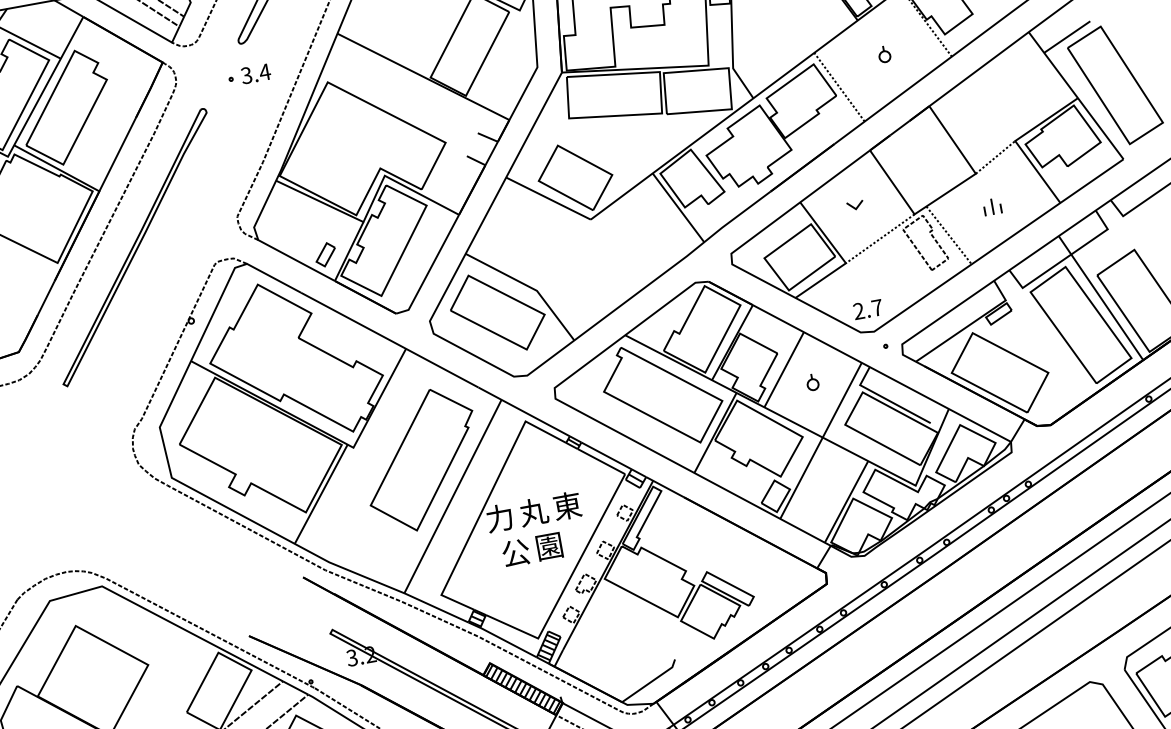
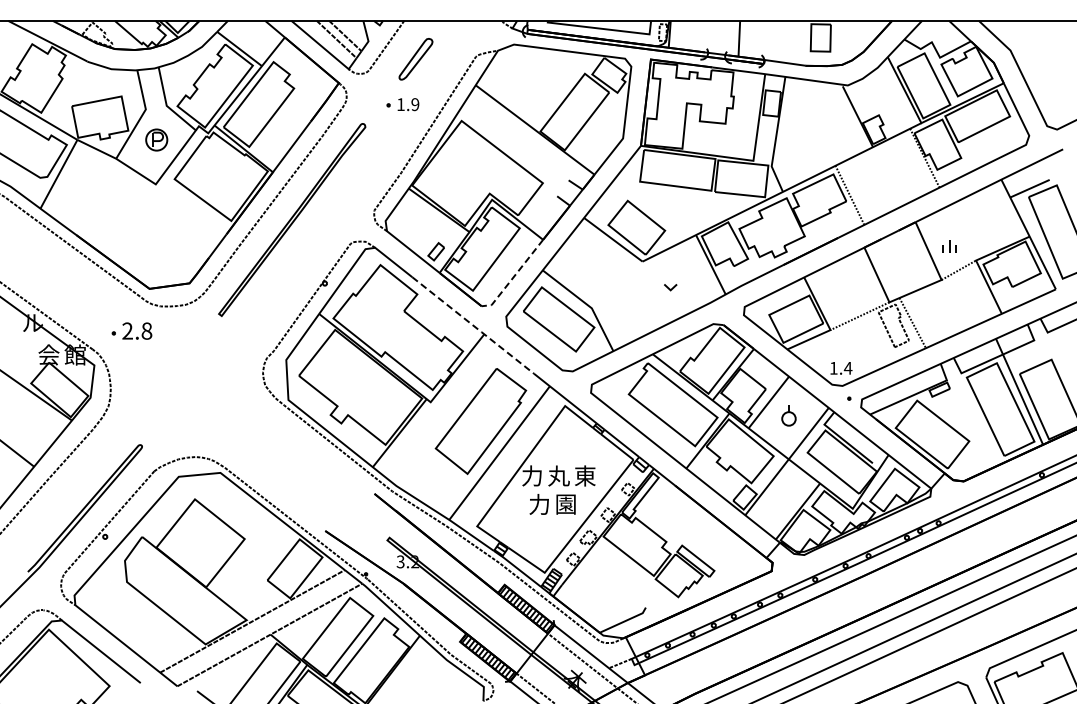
part: (884, 54) -> (888, 176), removed
text: (255, 73) -> (407, 104), 3.4 -> 1.9
part: (855, 205) -> (670, 287), moved
part: (992, 207) -> (949, 246), moved
line: (430, 269) -> (513, 277), solid -> dashed
text: (867, 308) -> (840, 367), 2.7 -> 1.4
line: (391, 341) -> (474, 326), solid -> dashed
part: (812, 381) -> (788, 415), size x1.6
text: (515, 551) -> (539, 503), 公 -> 力

